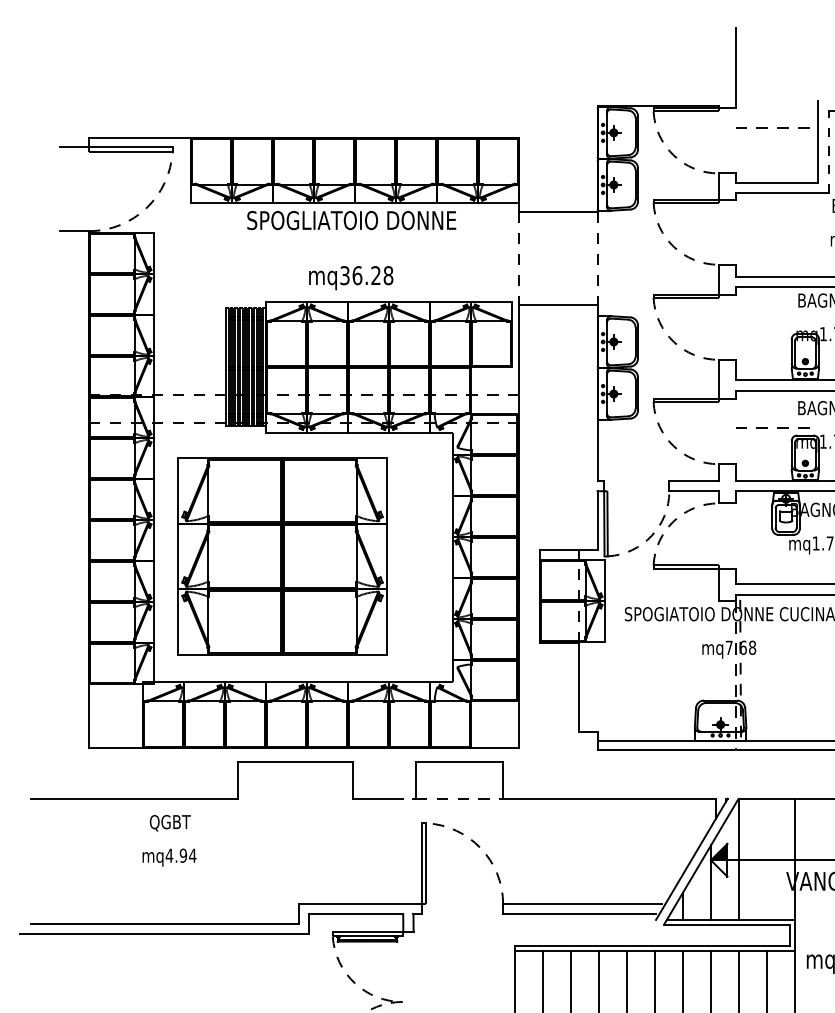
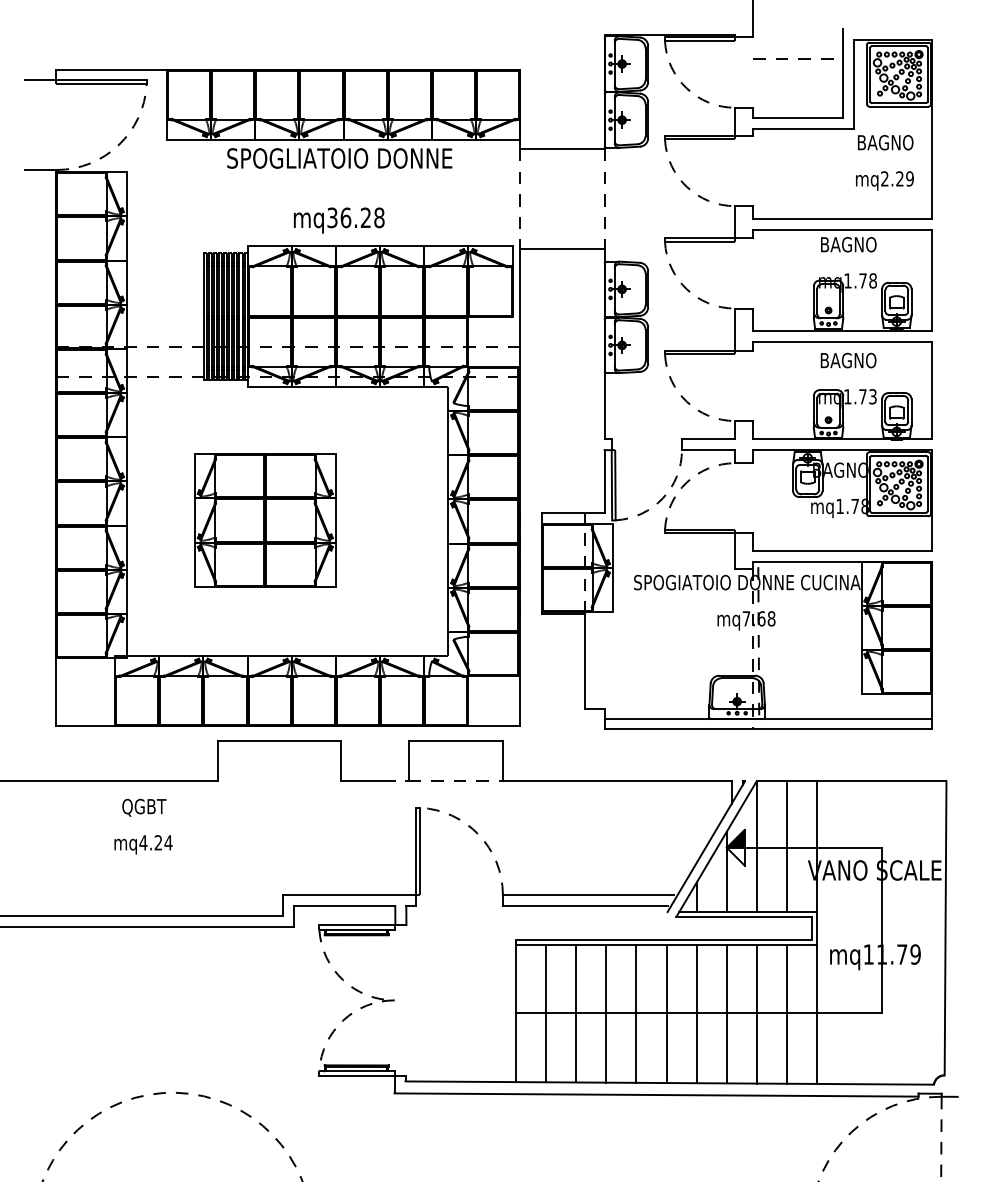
line: (828, 151) -> (853, 84), dashed -> solid
line: (777, 427) -> (798, 381), removed
part: (282, 556) -> (265, 520), size x0.62
text: (183, 855) -> (158, 842), mq4.94 -> mq4.24
line: (767, 859) -> (787, 846), added

